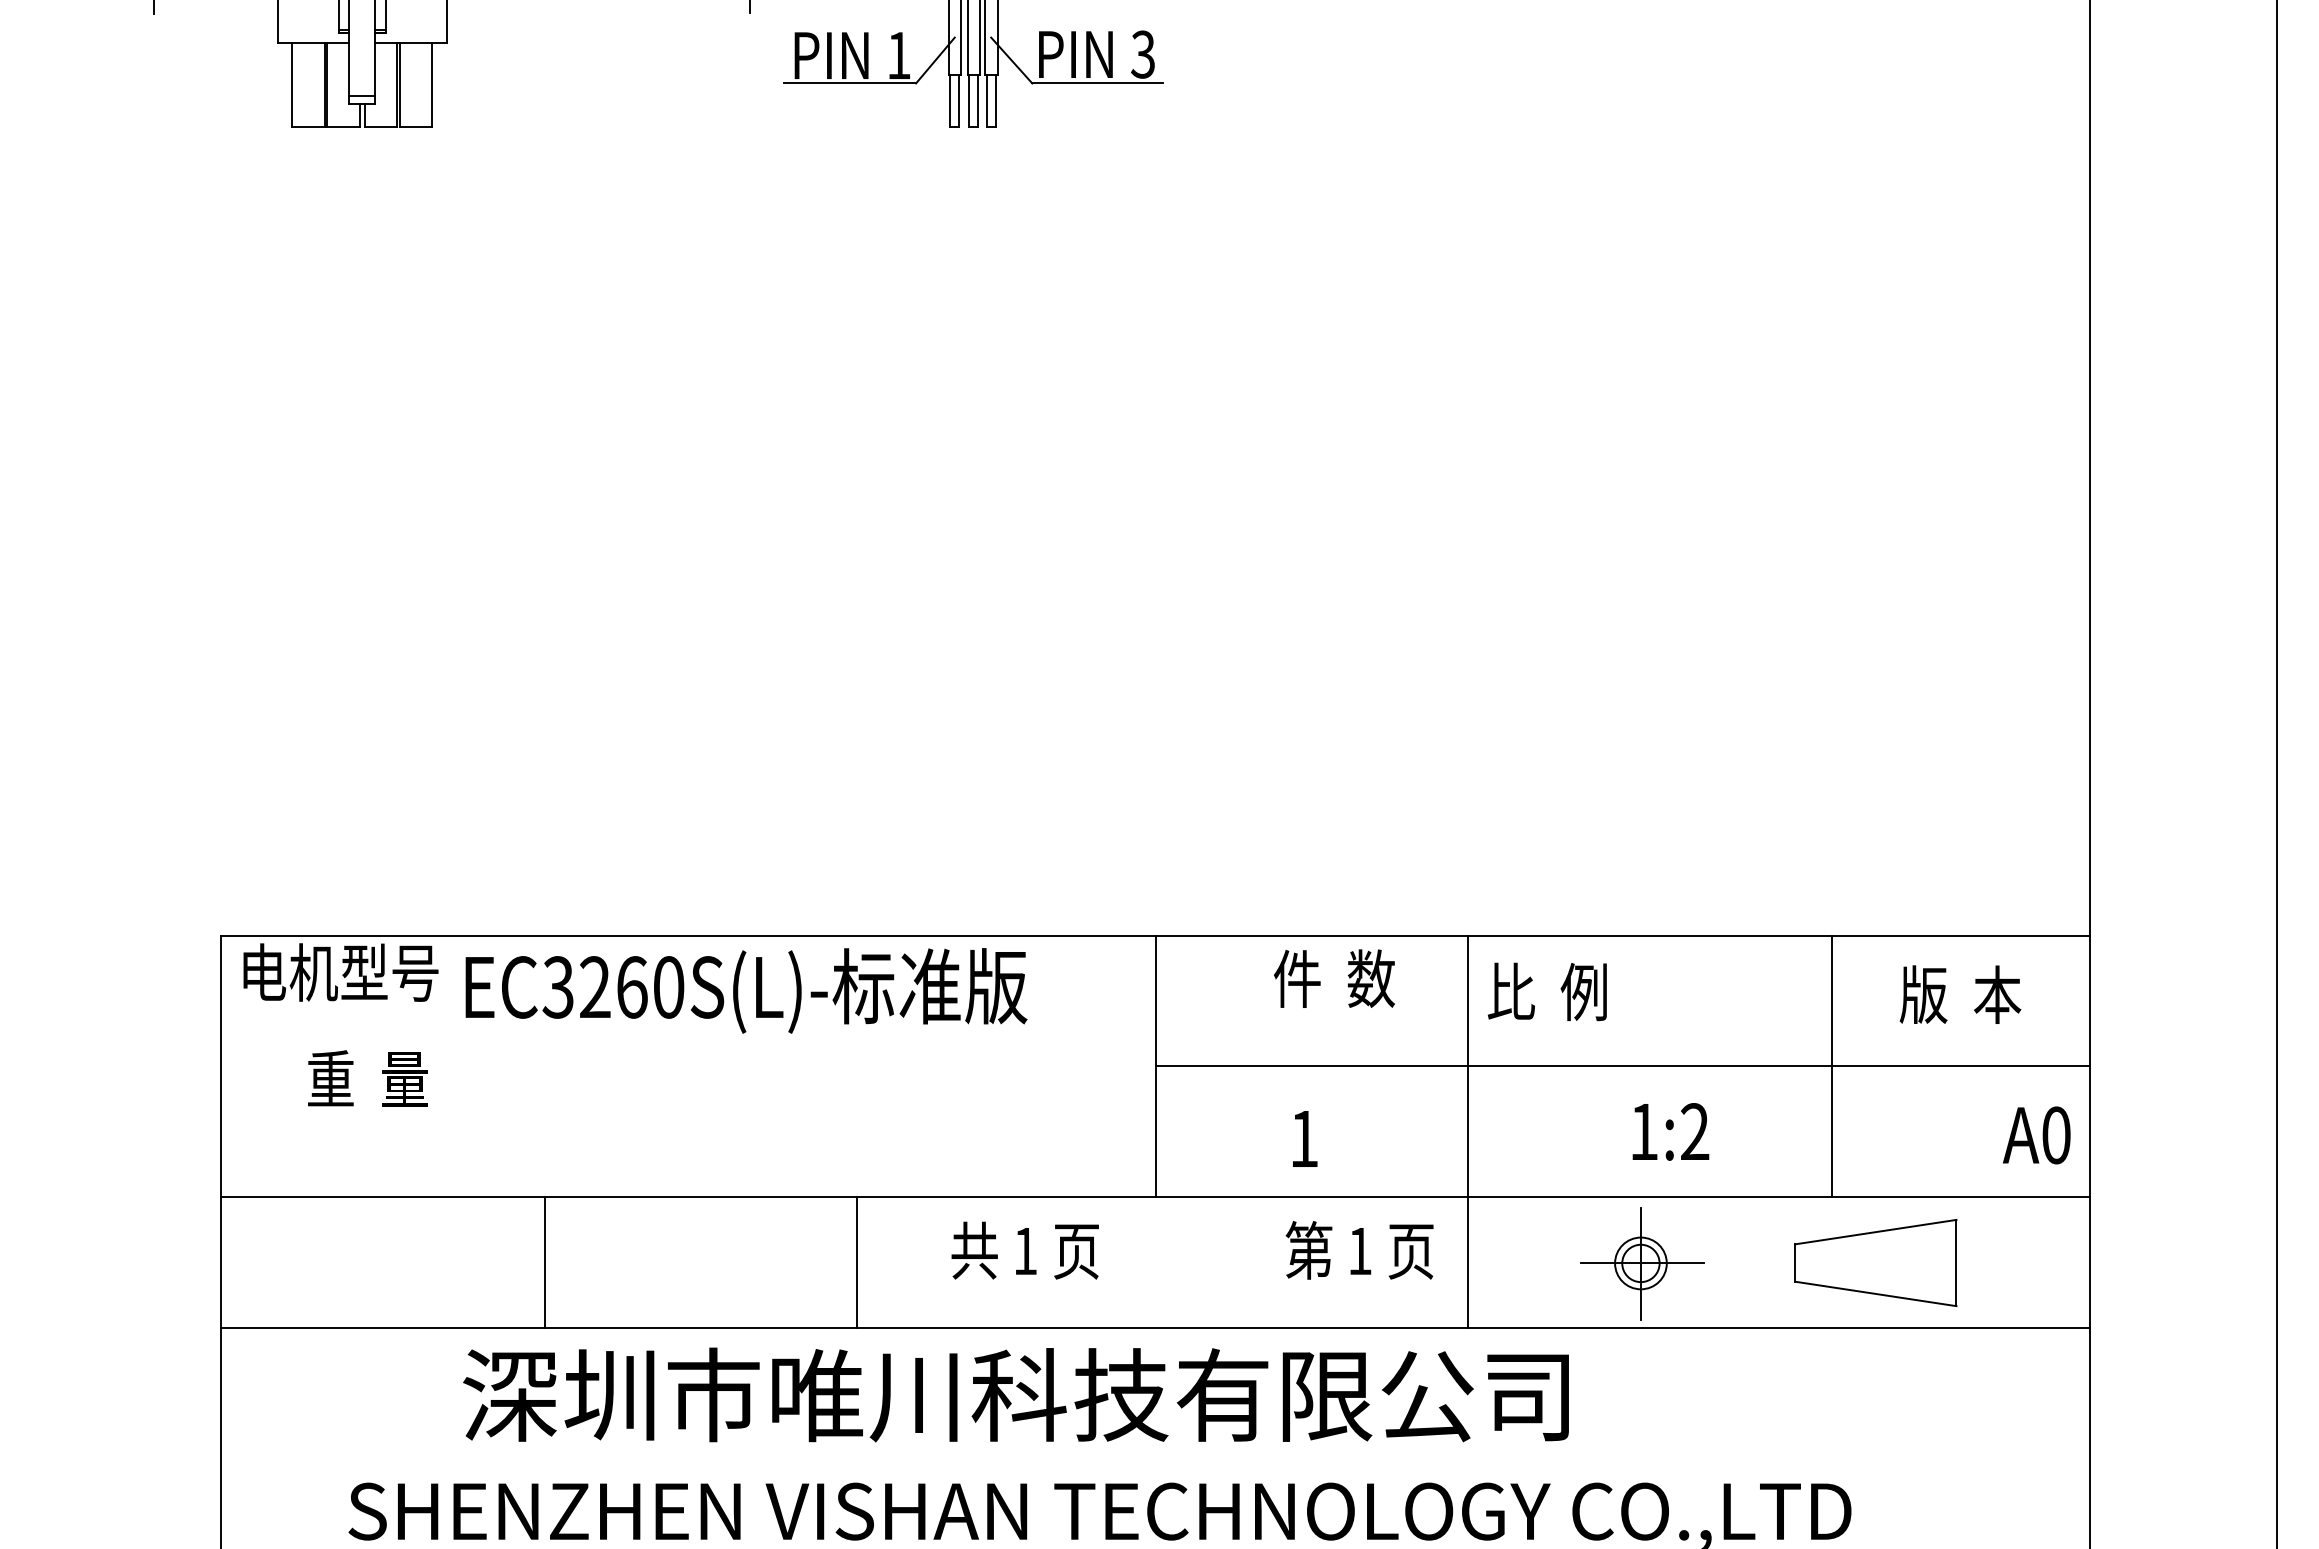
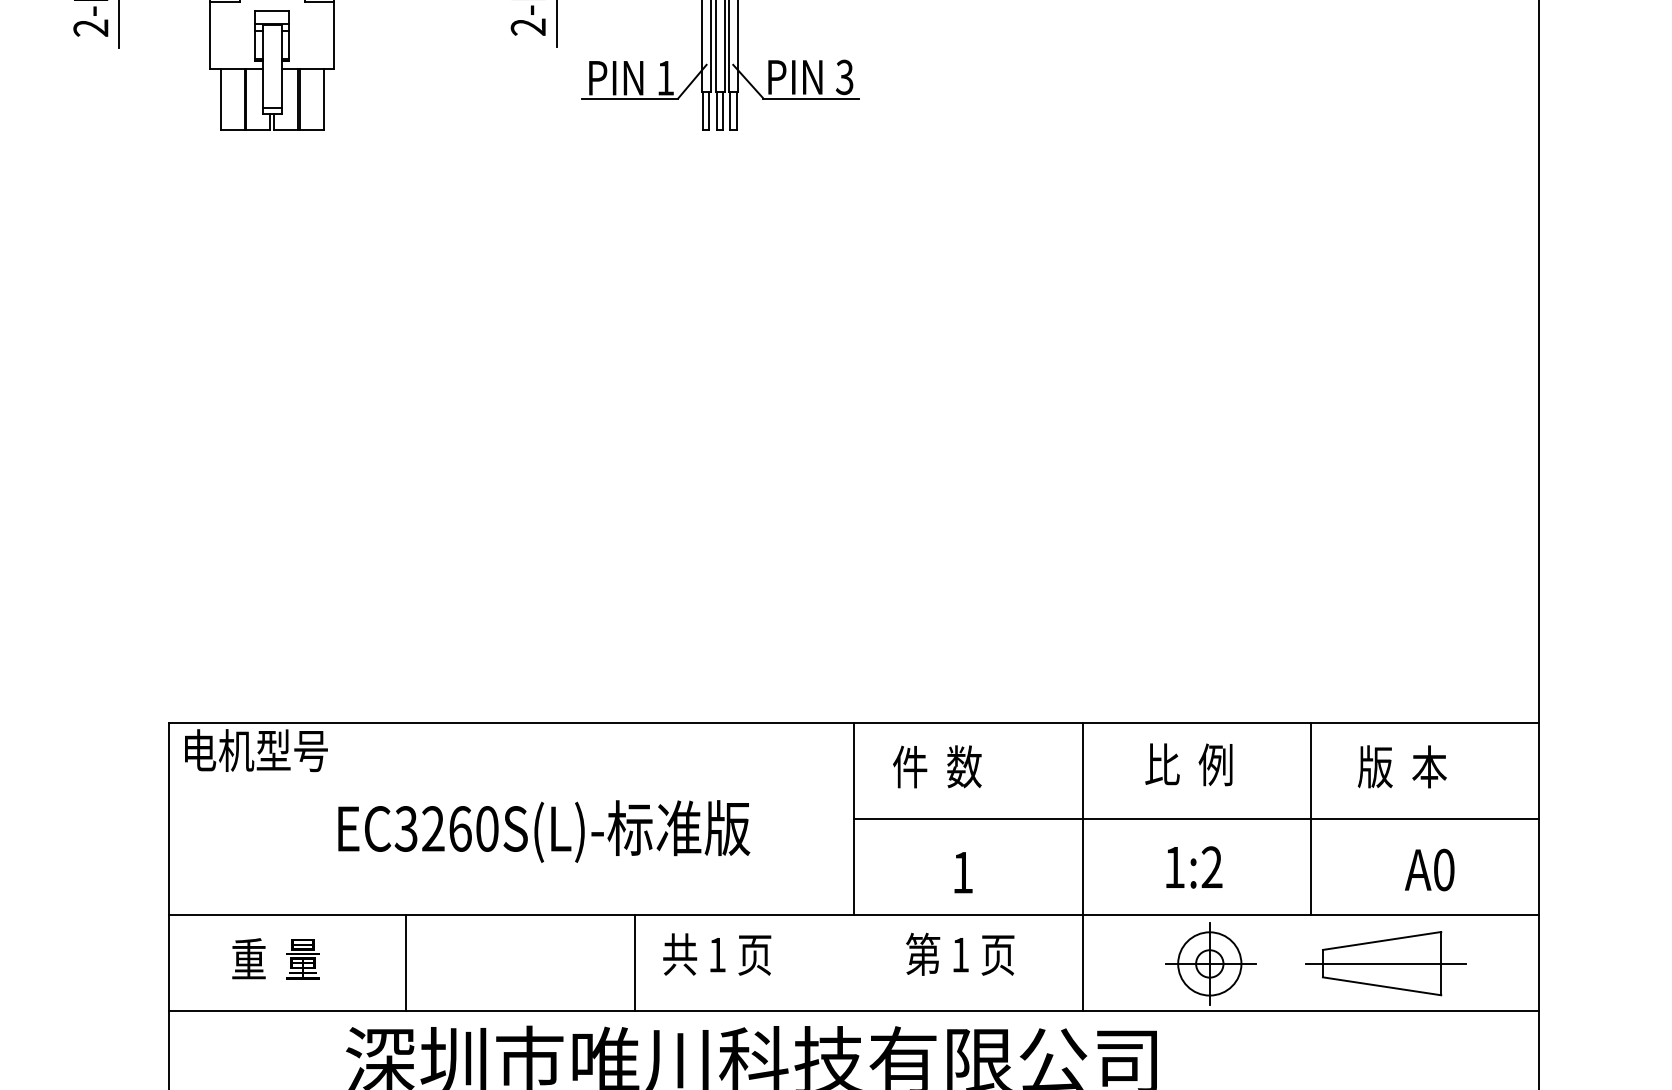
text: (1334, 978) -> (937, 766), moved
text: (746, 990) -> (544, 831), moved
text: (1547, 991) -> (1188, 764), moved
text: (1960, 994) -> (1402, 766), moved
line: (1831, 1066) -> (1311, 819), moved
text: (367, 1078) -> (275, 958), moved
text: (1670, 1131) -> (1194, 867), moved
text: (2036, 1135) -> (1429, 870), moved
text: (1024, 1250) -> (716, 954), moved
text: (1359, 1250) -> (960, 954), moved
circle: (1640, 1263) -> (1209, 963), size x1.67
line: (1880, 1263) -> (1385, 963), added

